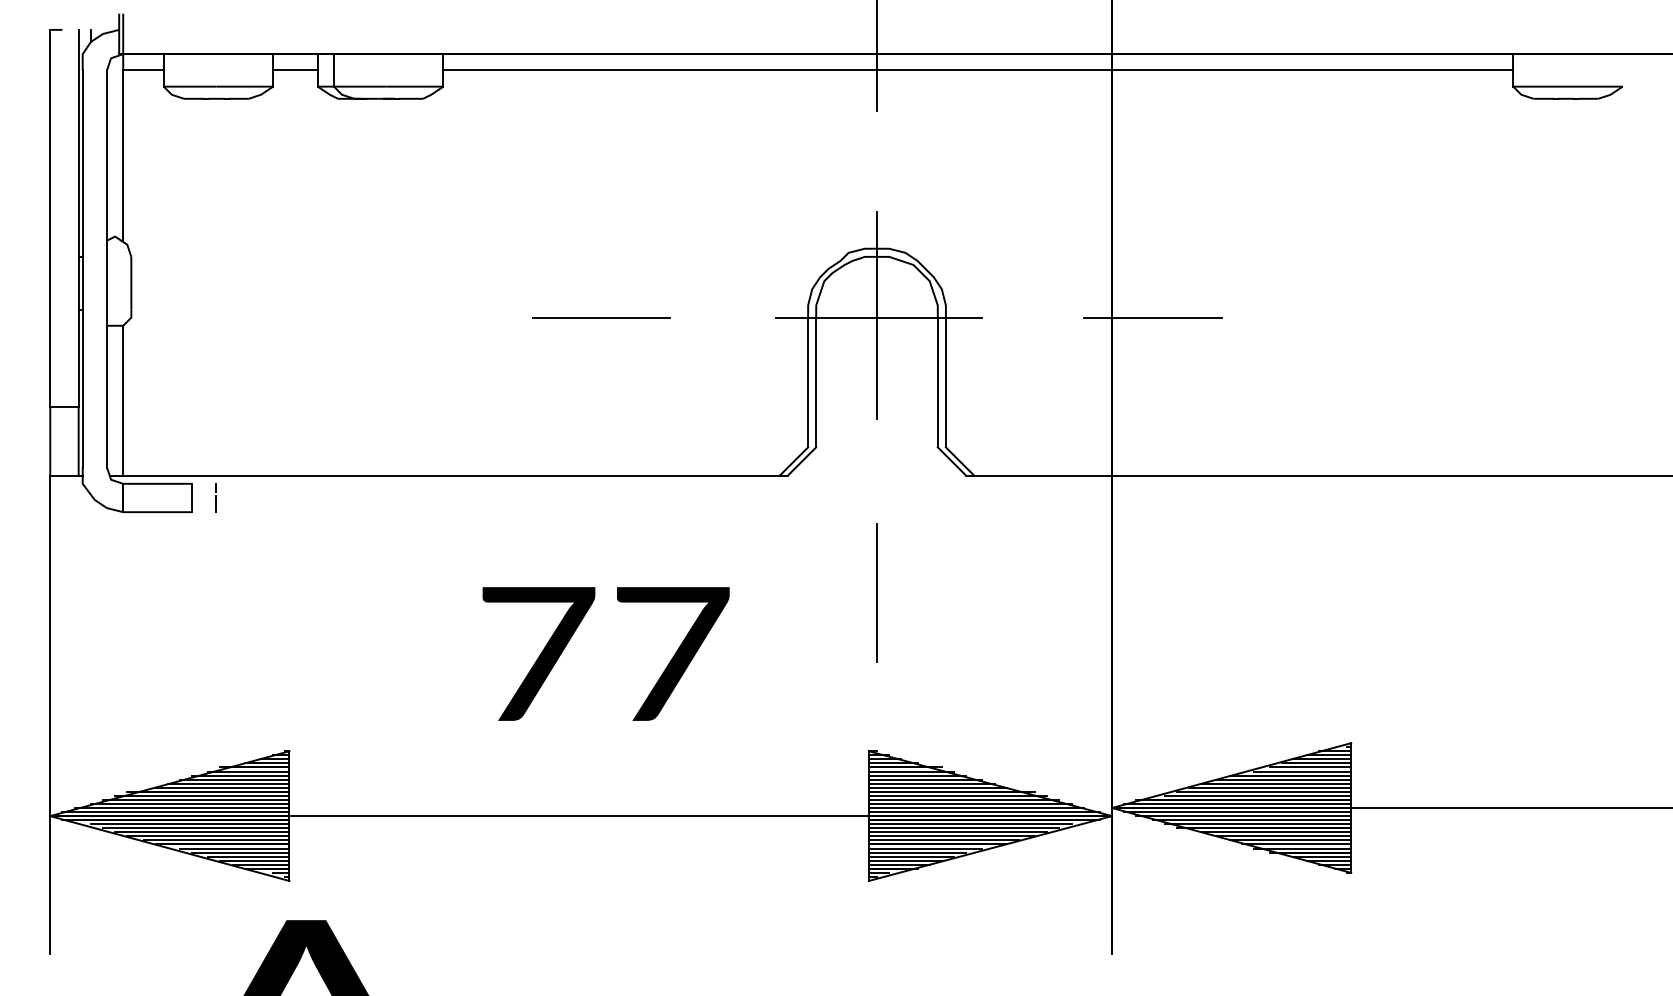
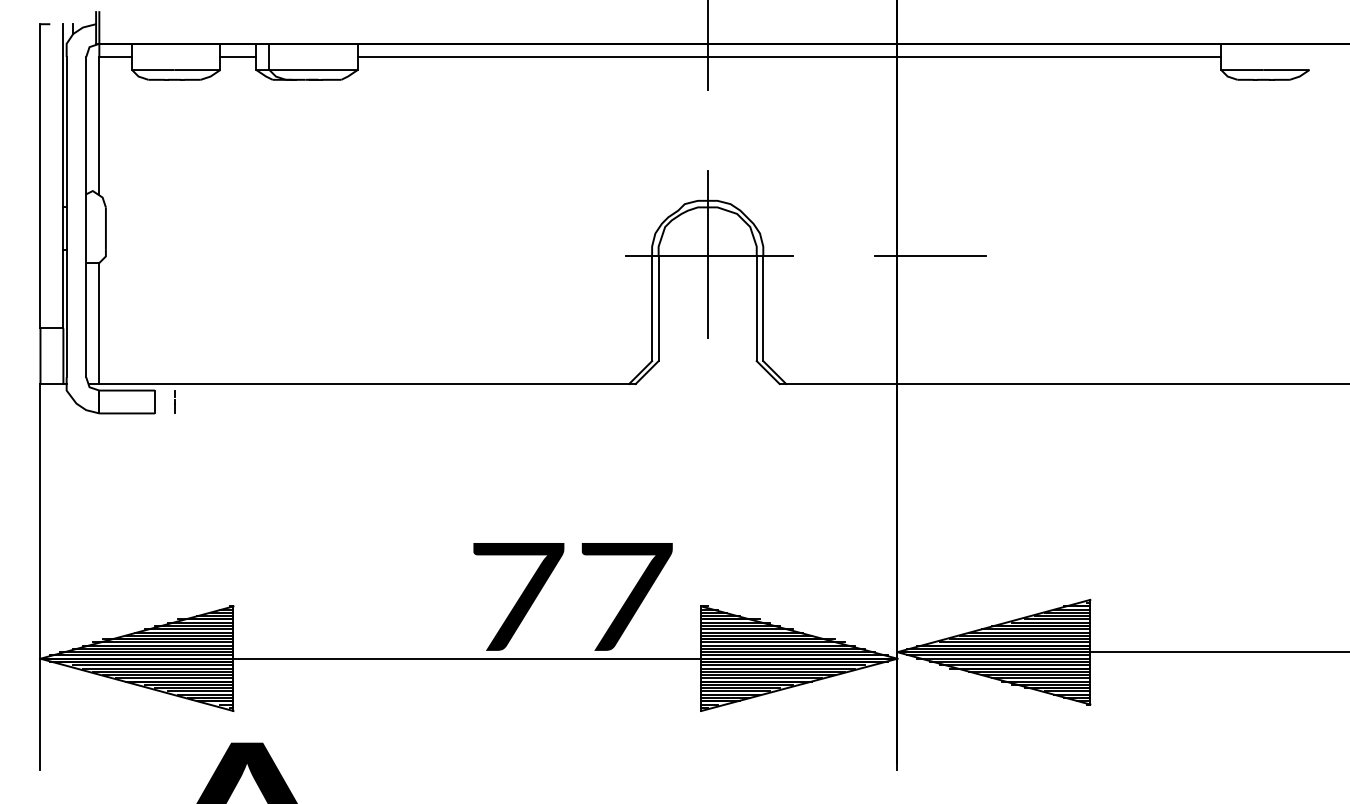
line: (600, 317) -> (484, 256), removed
line: (876, 592) -> (707, 478), removed
text: (605, 653) -> (572, 596), moved

